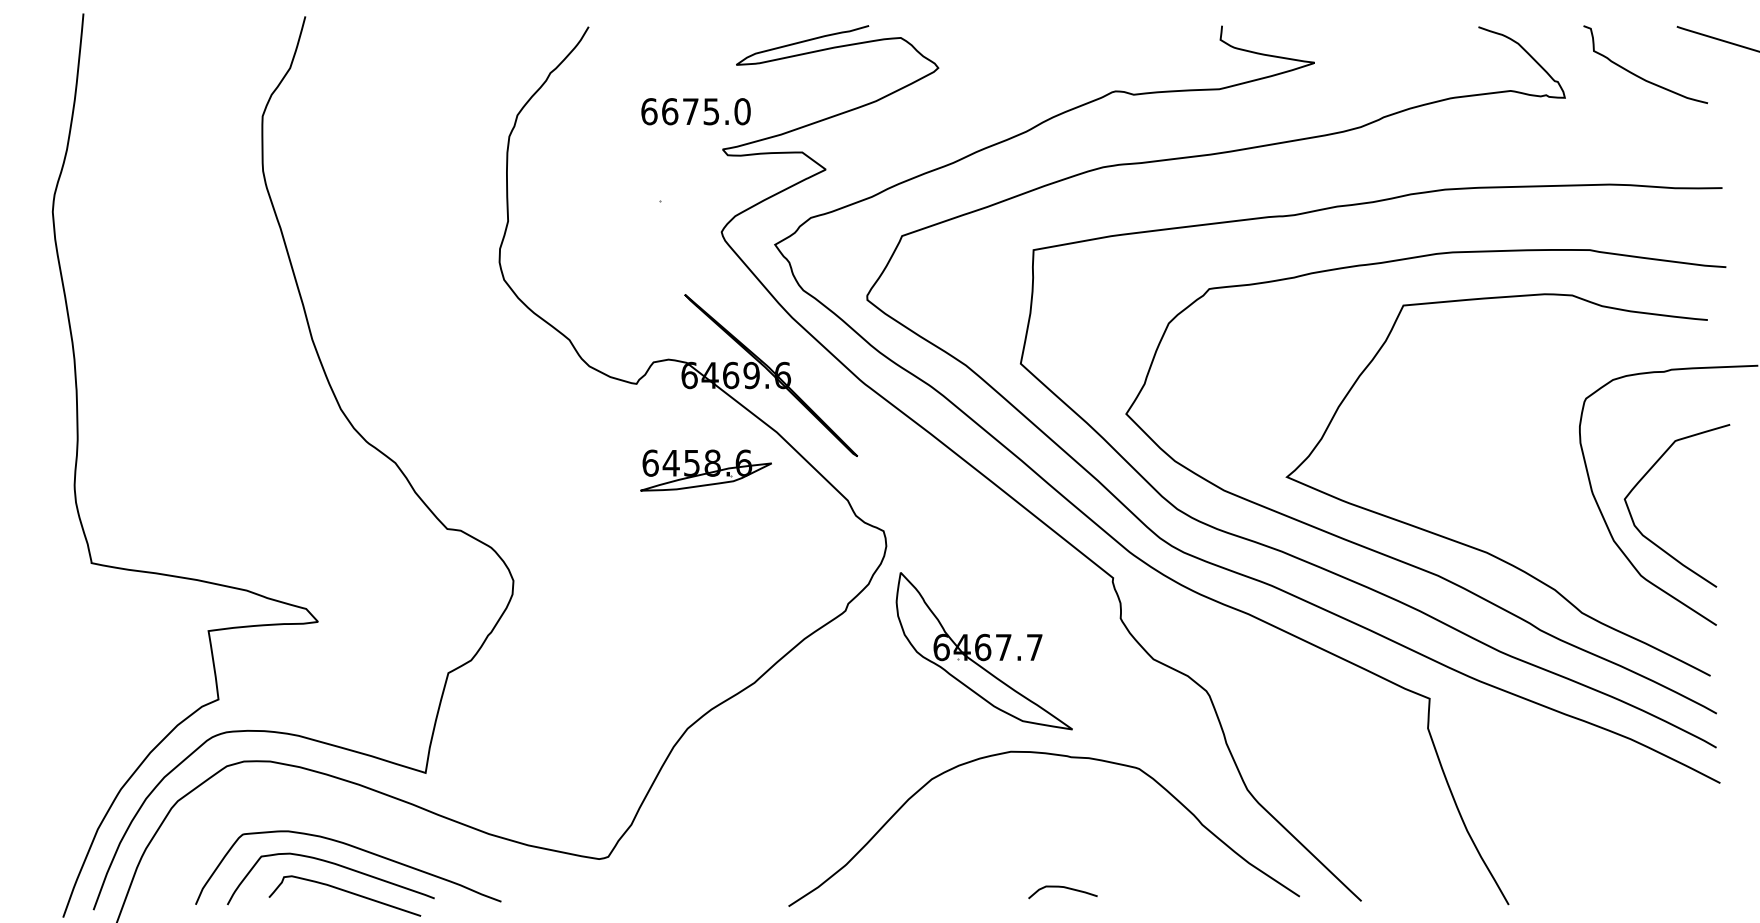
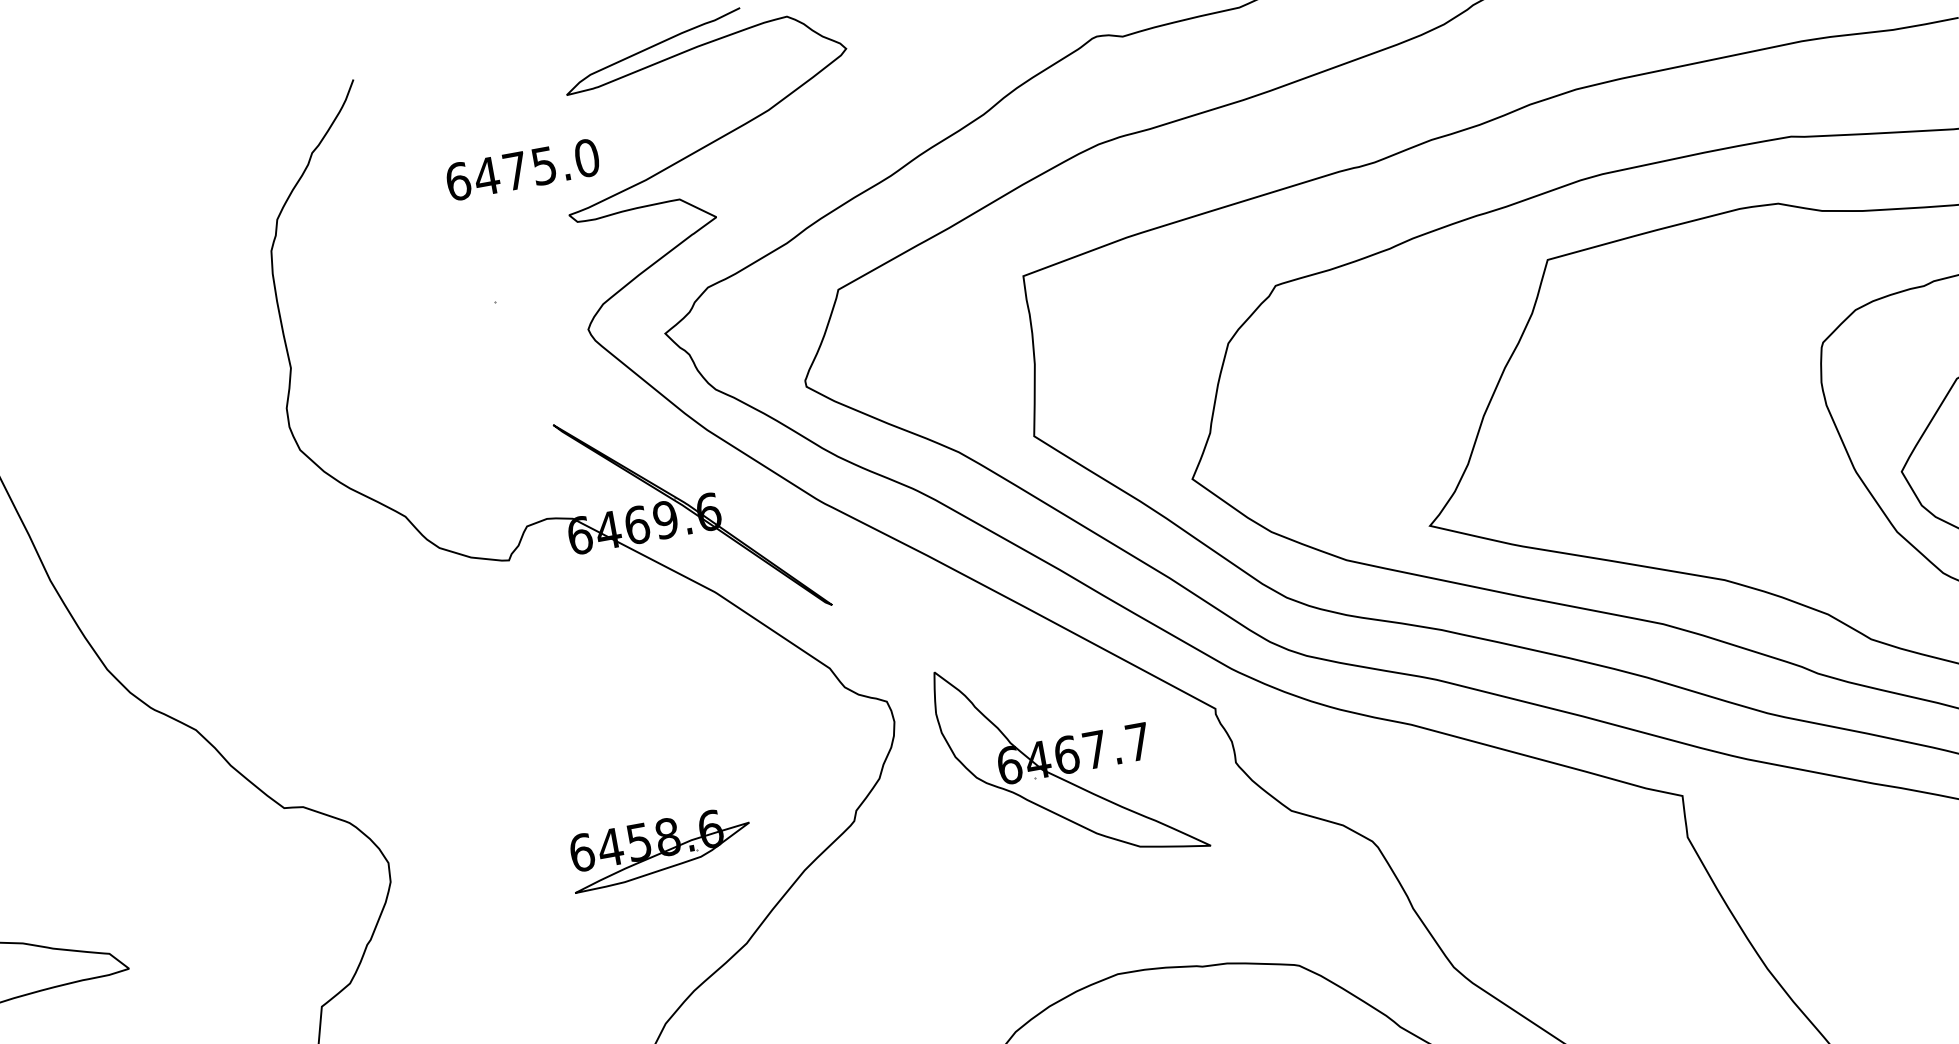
text: (669, 111) -> (486, 176), 6675.0 -> 6475.0
part: (705, 470) -> (659, 848), moved
part: (983, 651) -> (1068, 760), moved

